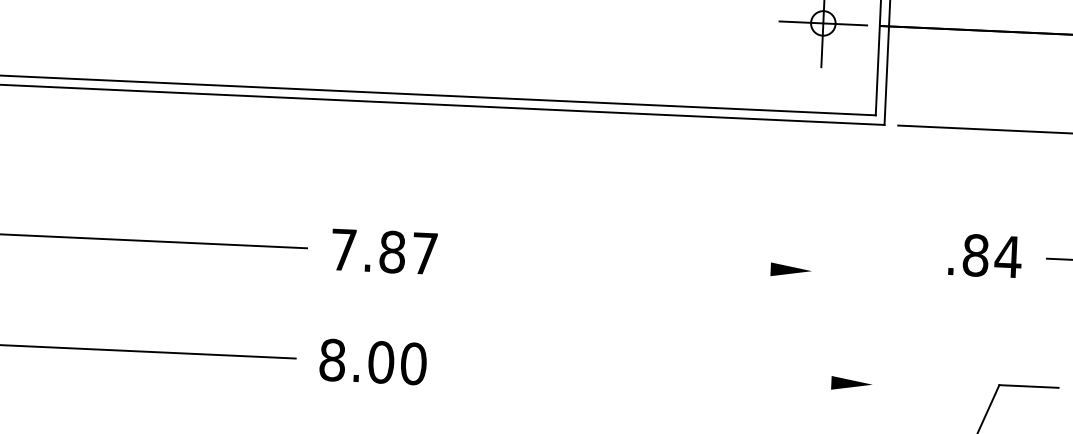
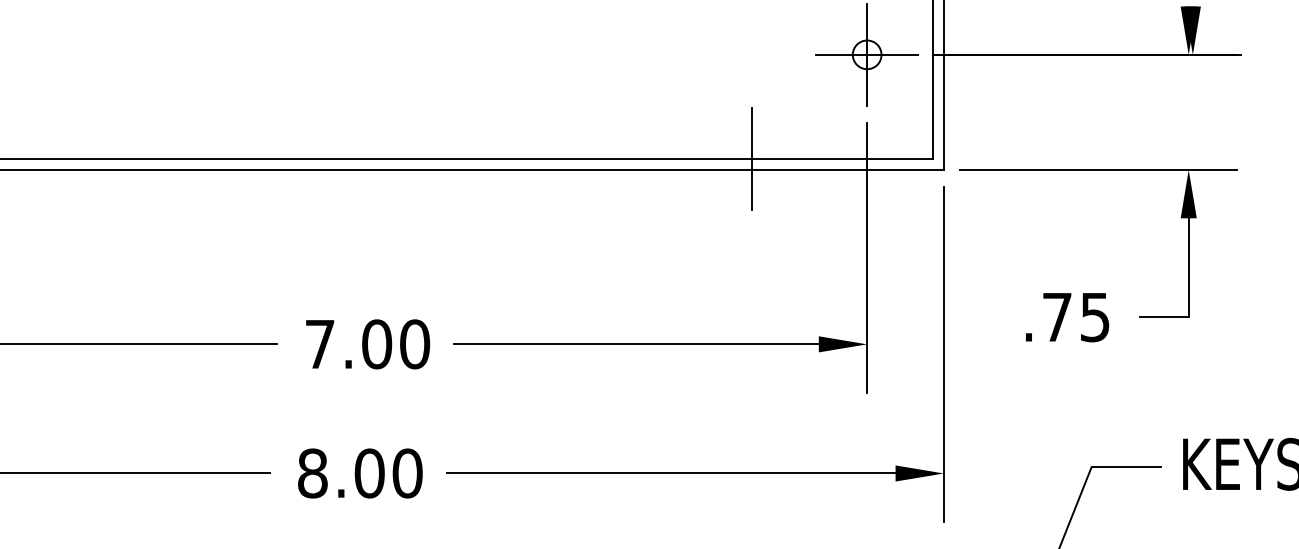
line: (721, 107) -> (752, 158), added
line: (815, 196) -> (867, 257), added
text: (409, 253) -> (396, 344), 7.87 -> 7.00
text: (992, 256) -> (1076, 317), .84 -> .75
line: (614, 262) -> (636, 344), added
line: (877, 282) -> (943, 353), added
line: (639, 374) -> (671, 473), added

